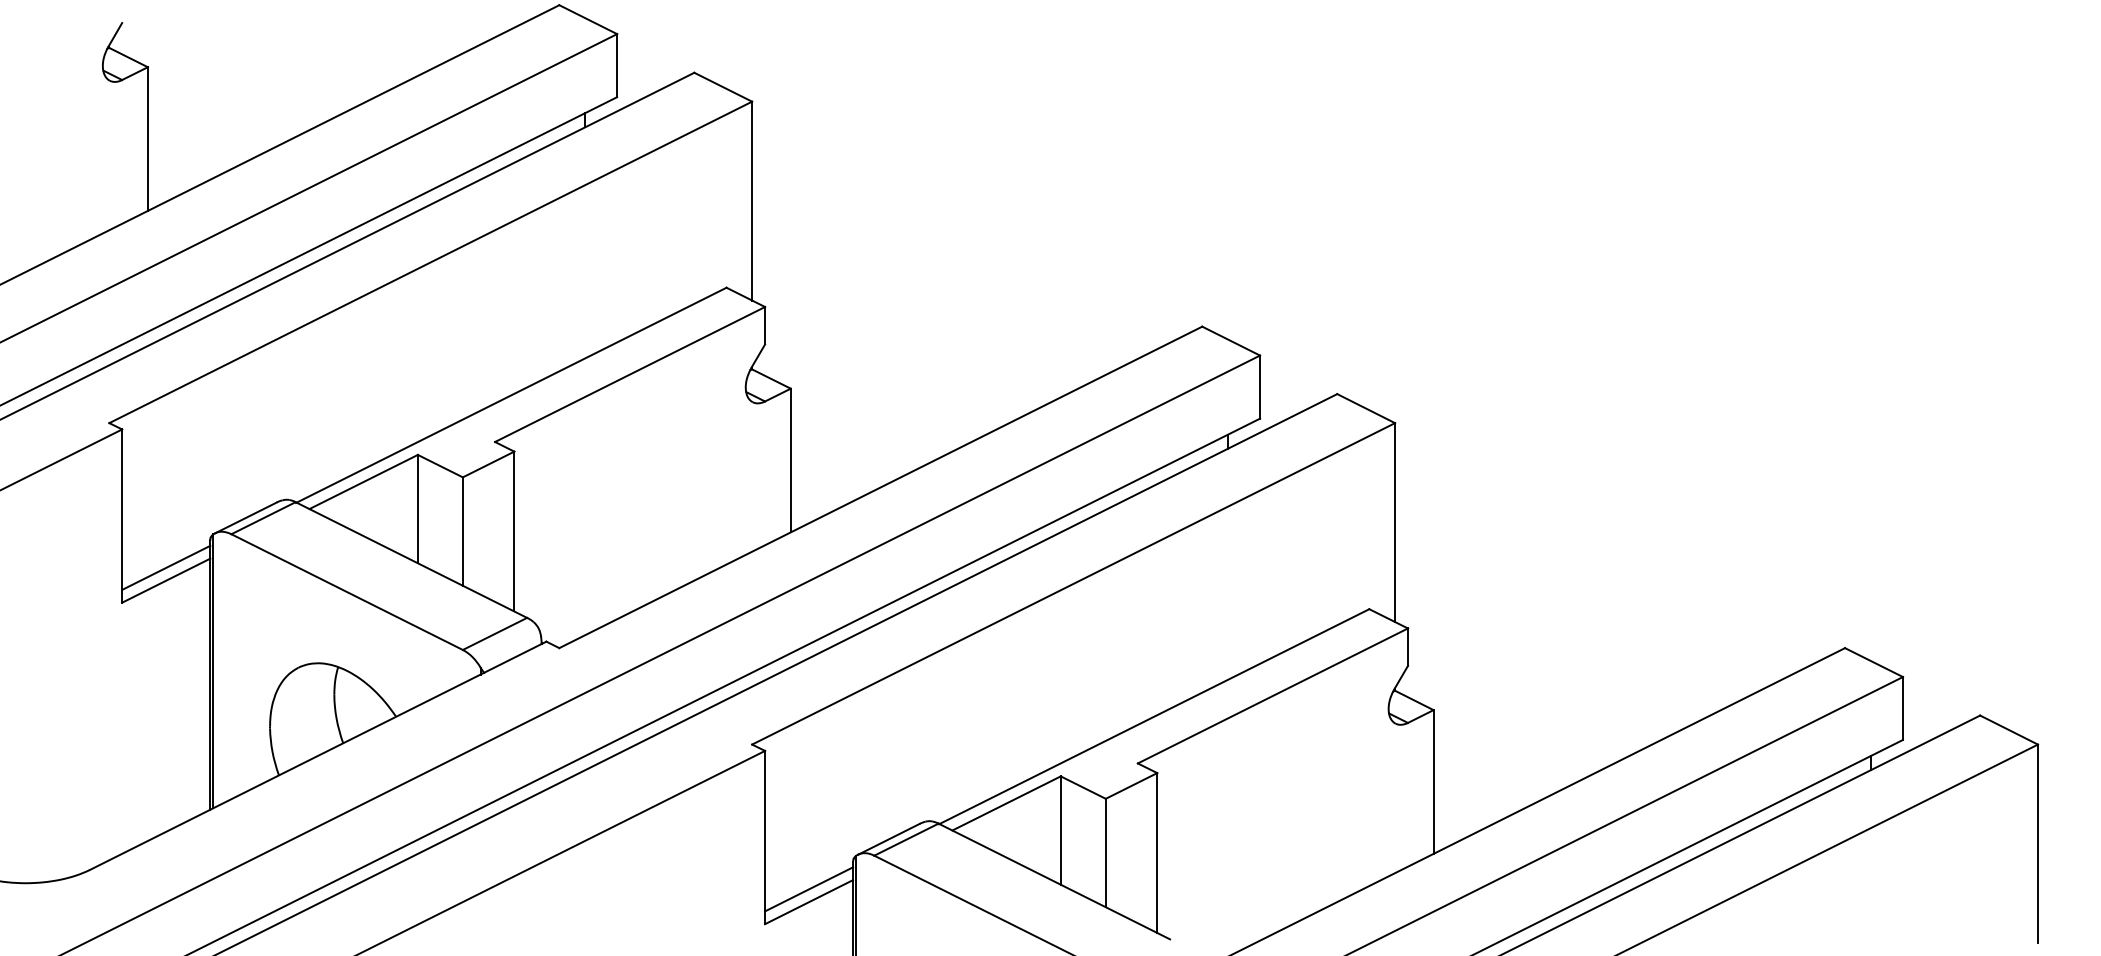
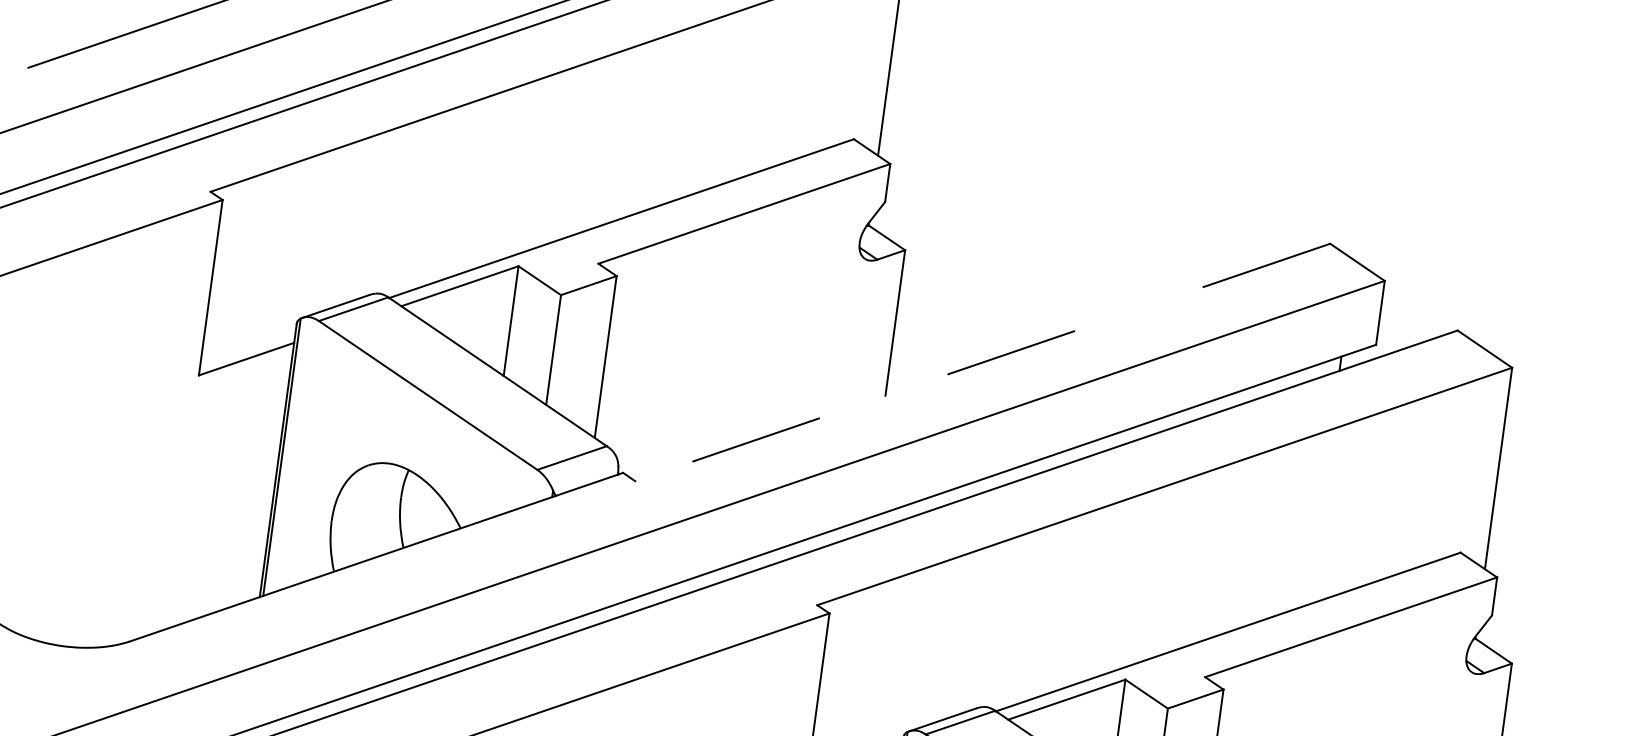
line: (880, 487) -> (982, 362), solid -> dashed
line: (166, 567) -> (248, 345), removed

